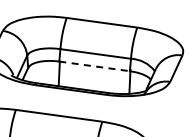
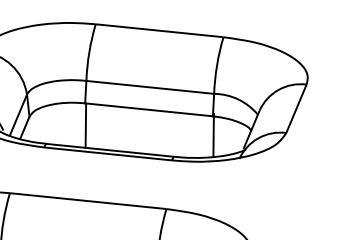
line: (95, 66) -> (150, 109), dashed -> solid

